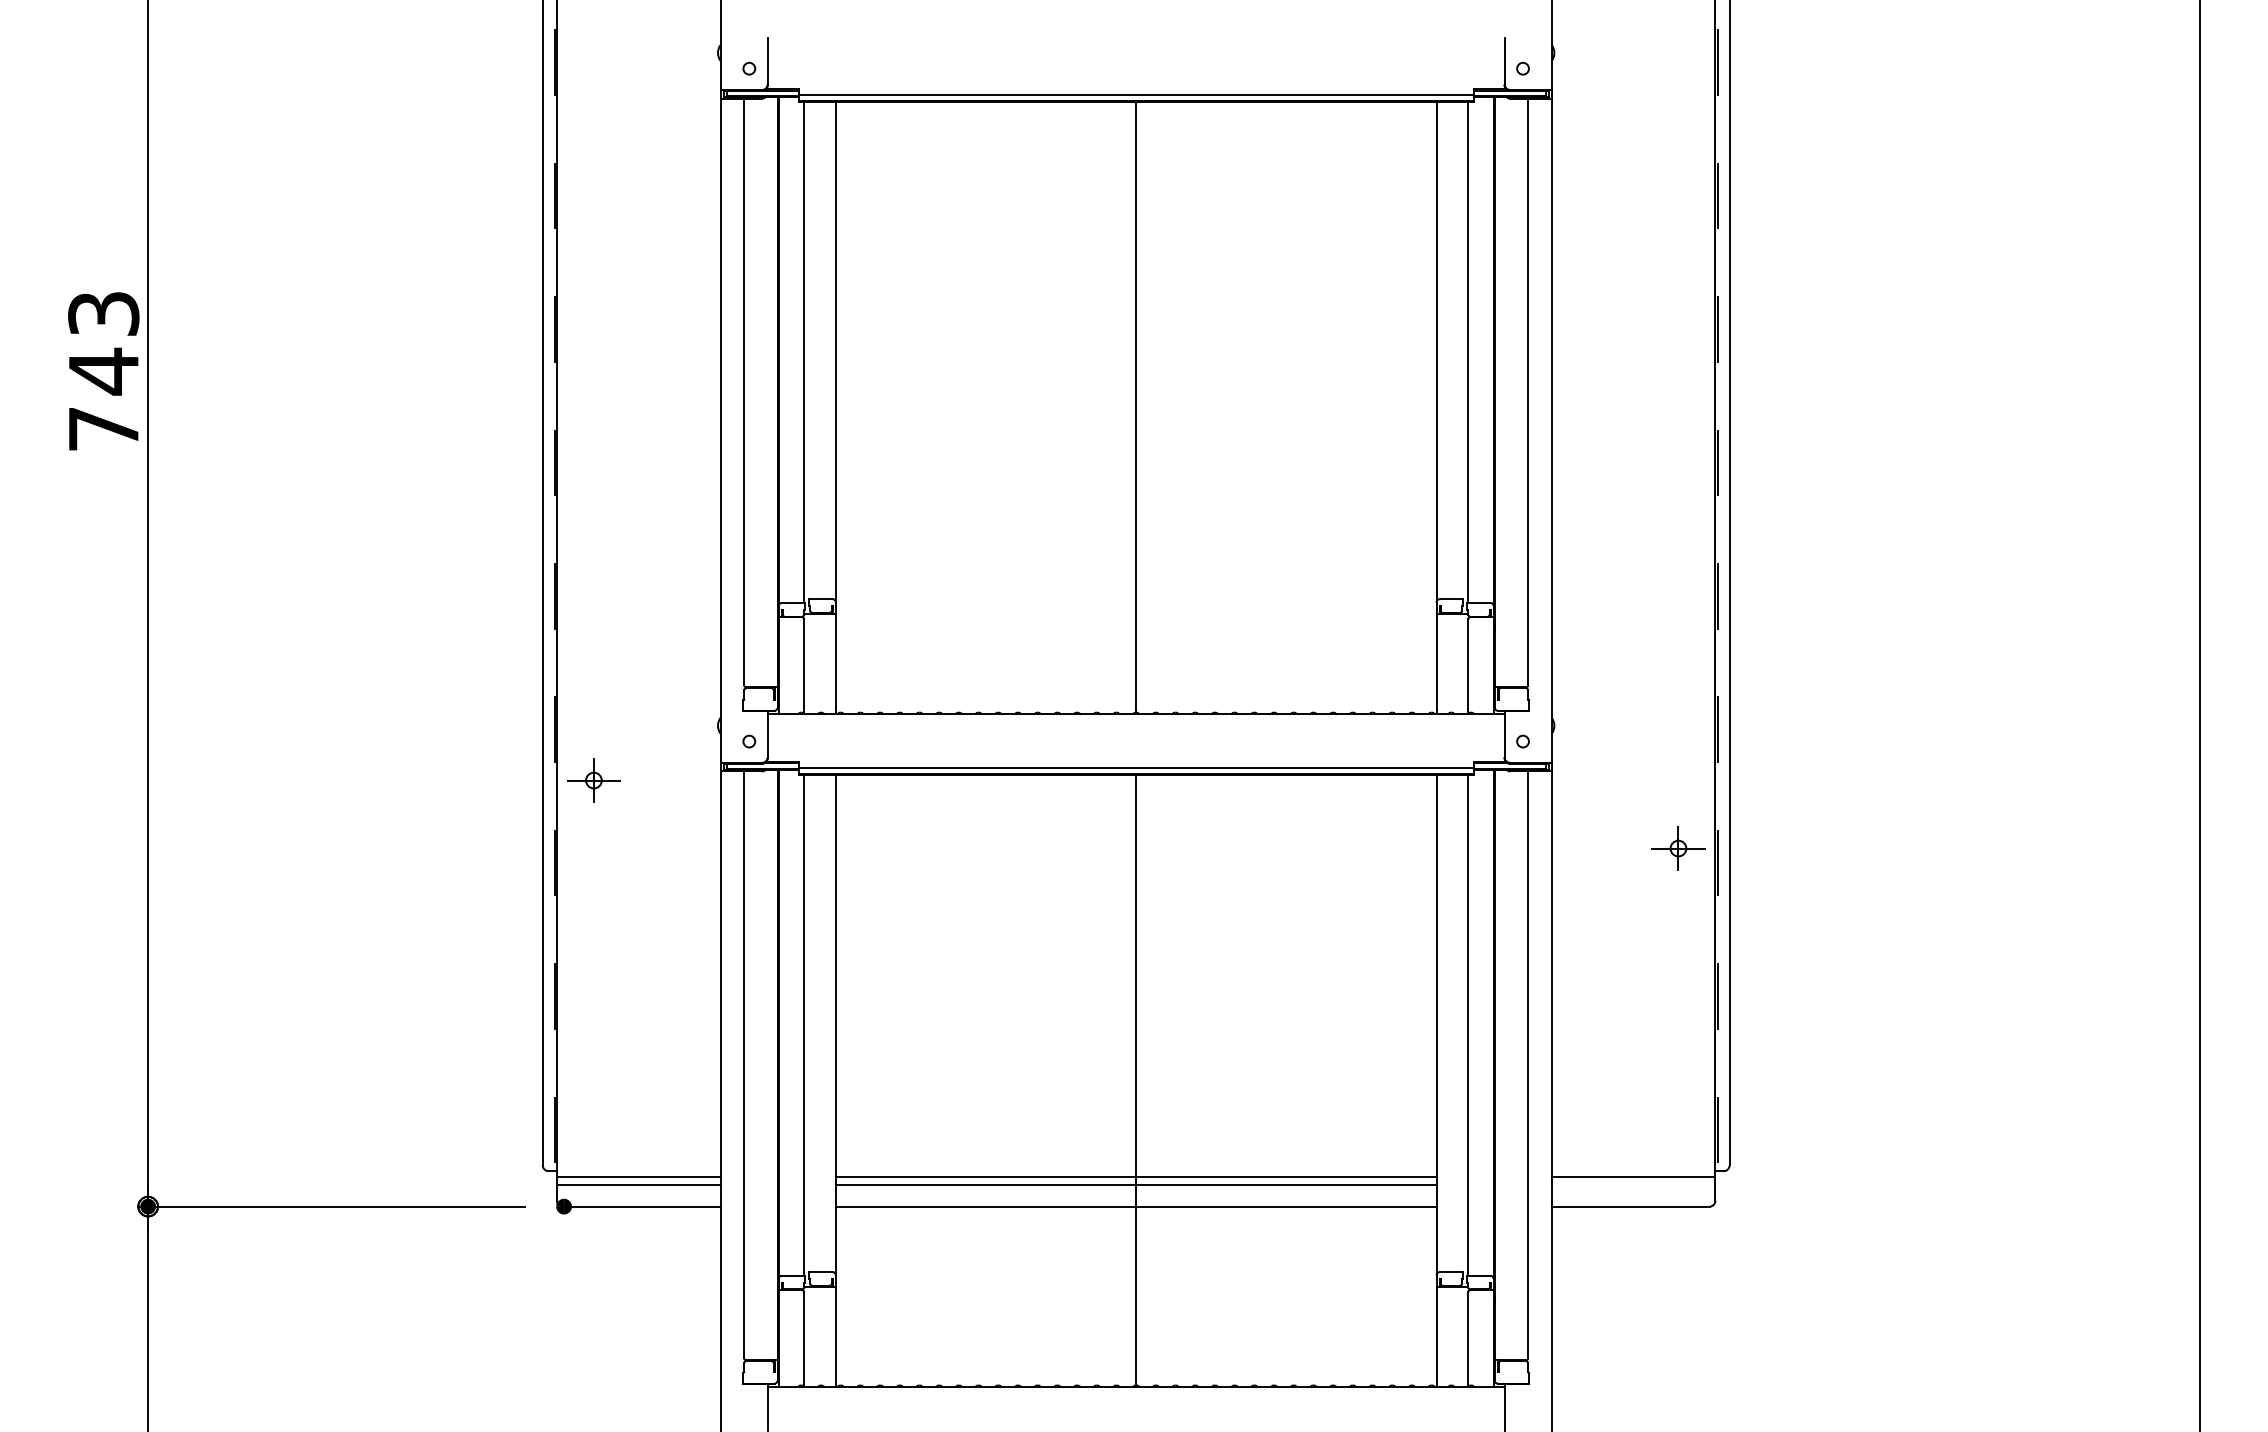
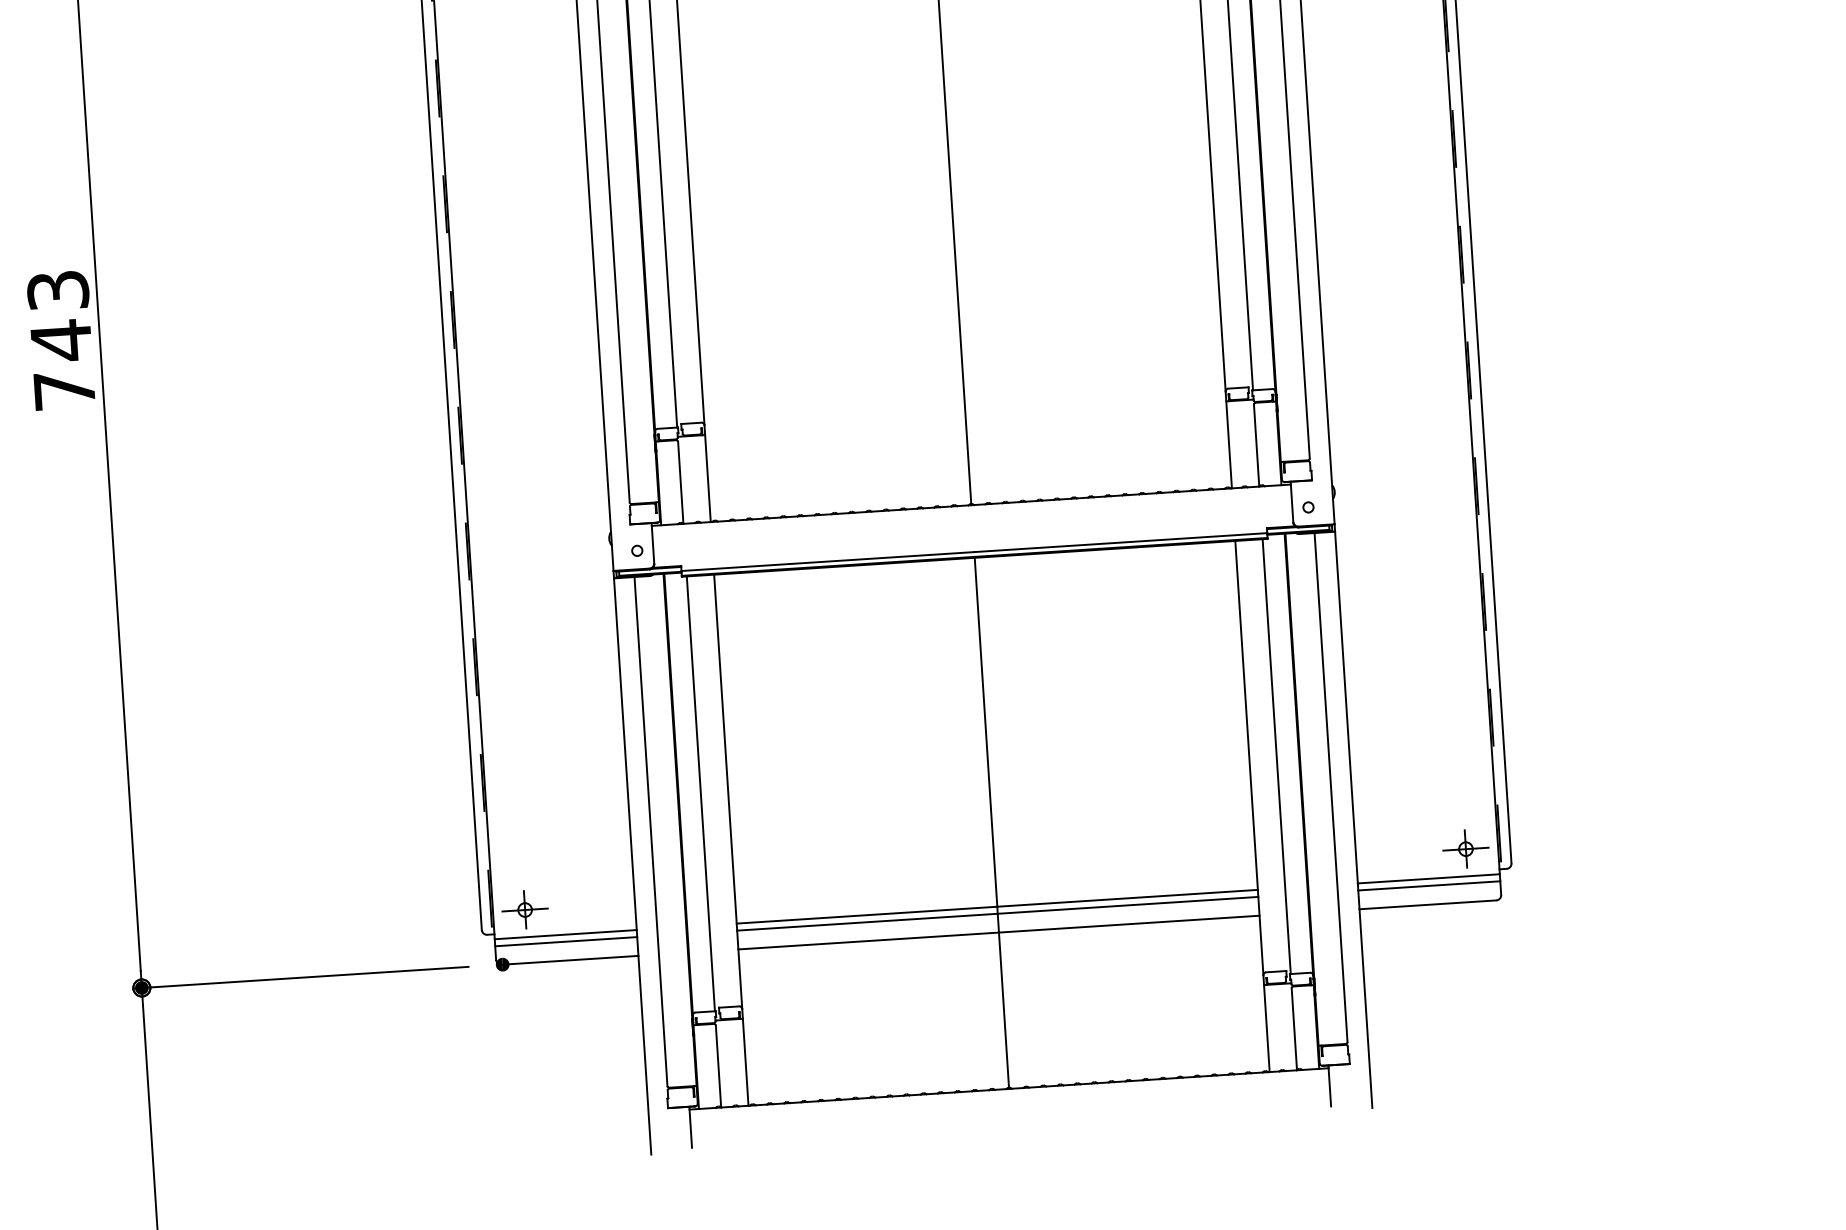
text: (103, 371) -> (61, 340), moved
part: (593, 780) -> (524, 909), moved
part: (1678, 848) -> (1466, 849), moved
line: (1633, 1184) -> (1429, 885), added

